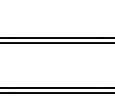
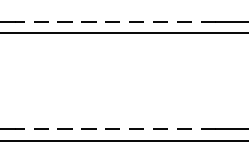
line: (56, 38) -> (114, 22), solid -> dashed
line: (56, 87) -> (114, 128), solid -> dashed

